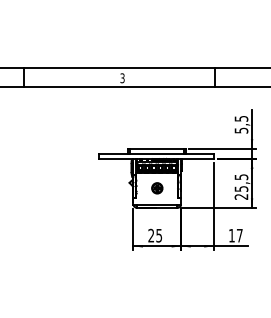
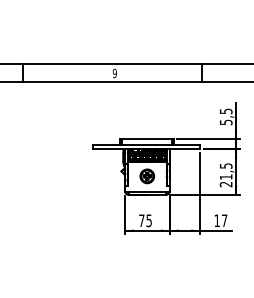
text: (122, 77) -> (114, 72), 3 -> 9
part: (157, 188) -> (147, 176), size x1.4
text: (241, 188) -> (226, 176), 25,5 -> 21,5
text: (151, 235) -> (141, 220), 25 -> 75

